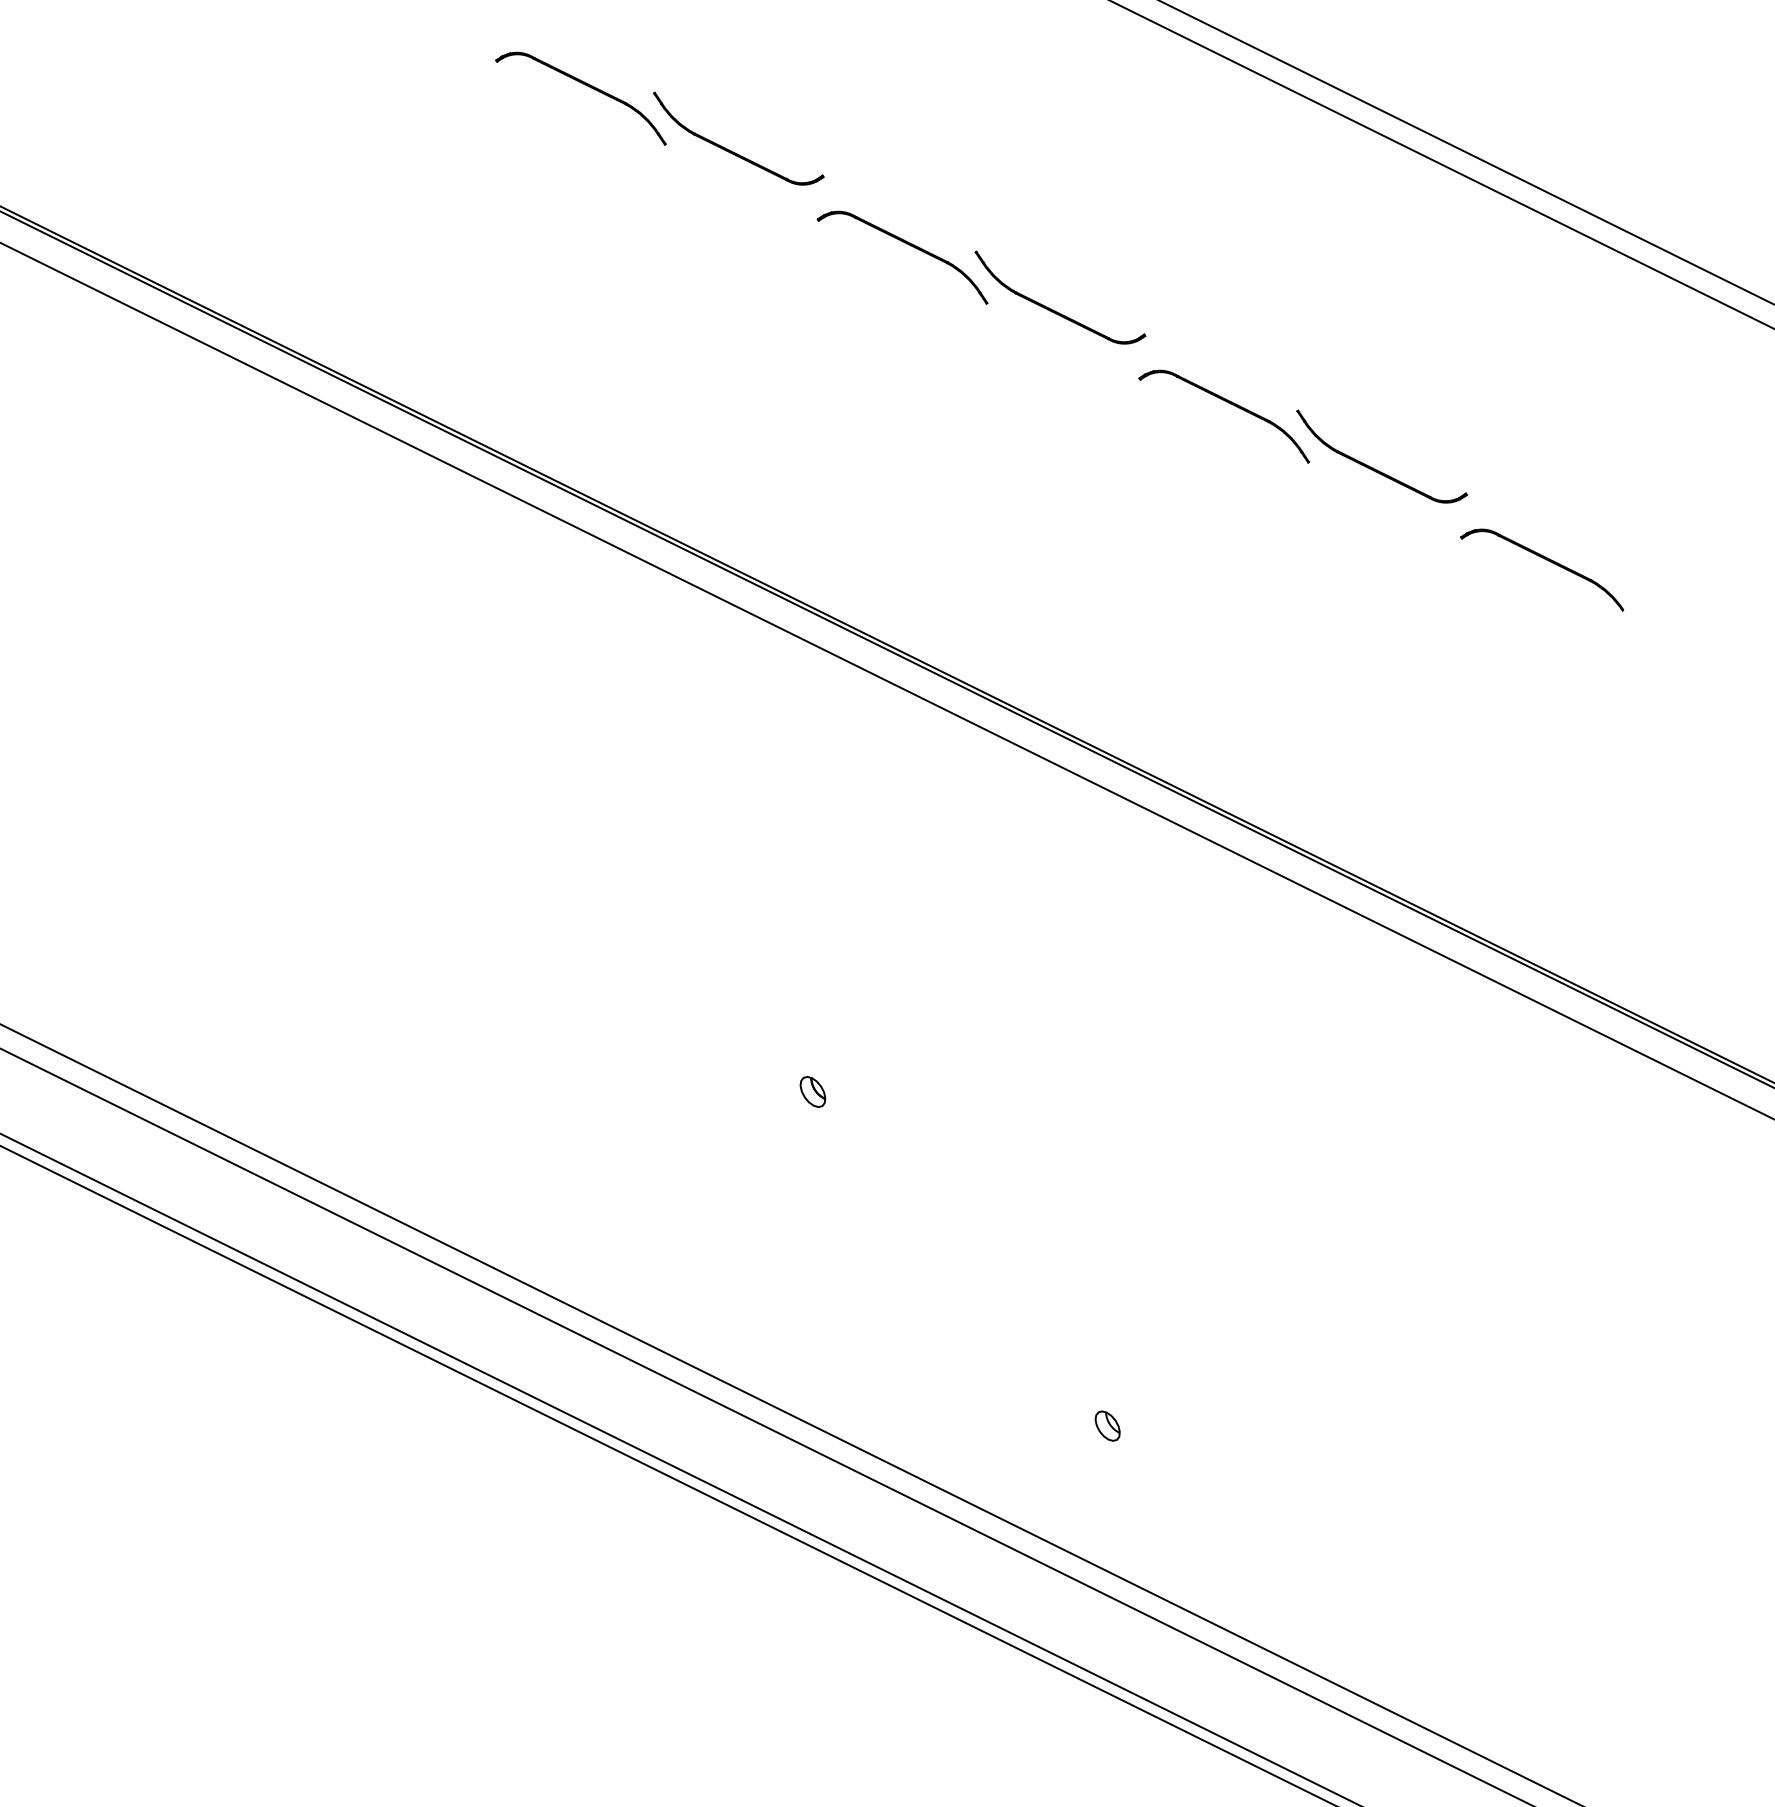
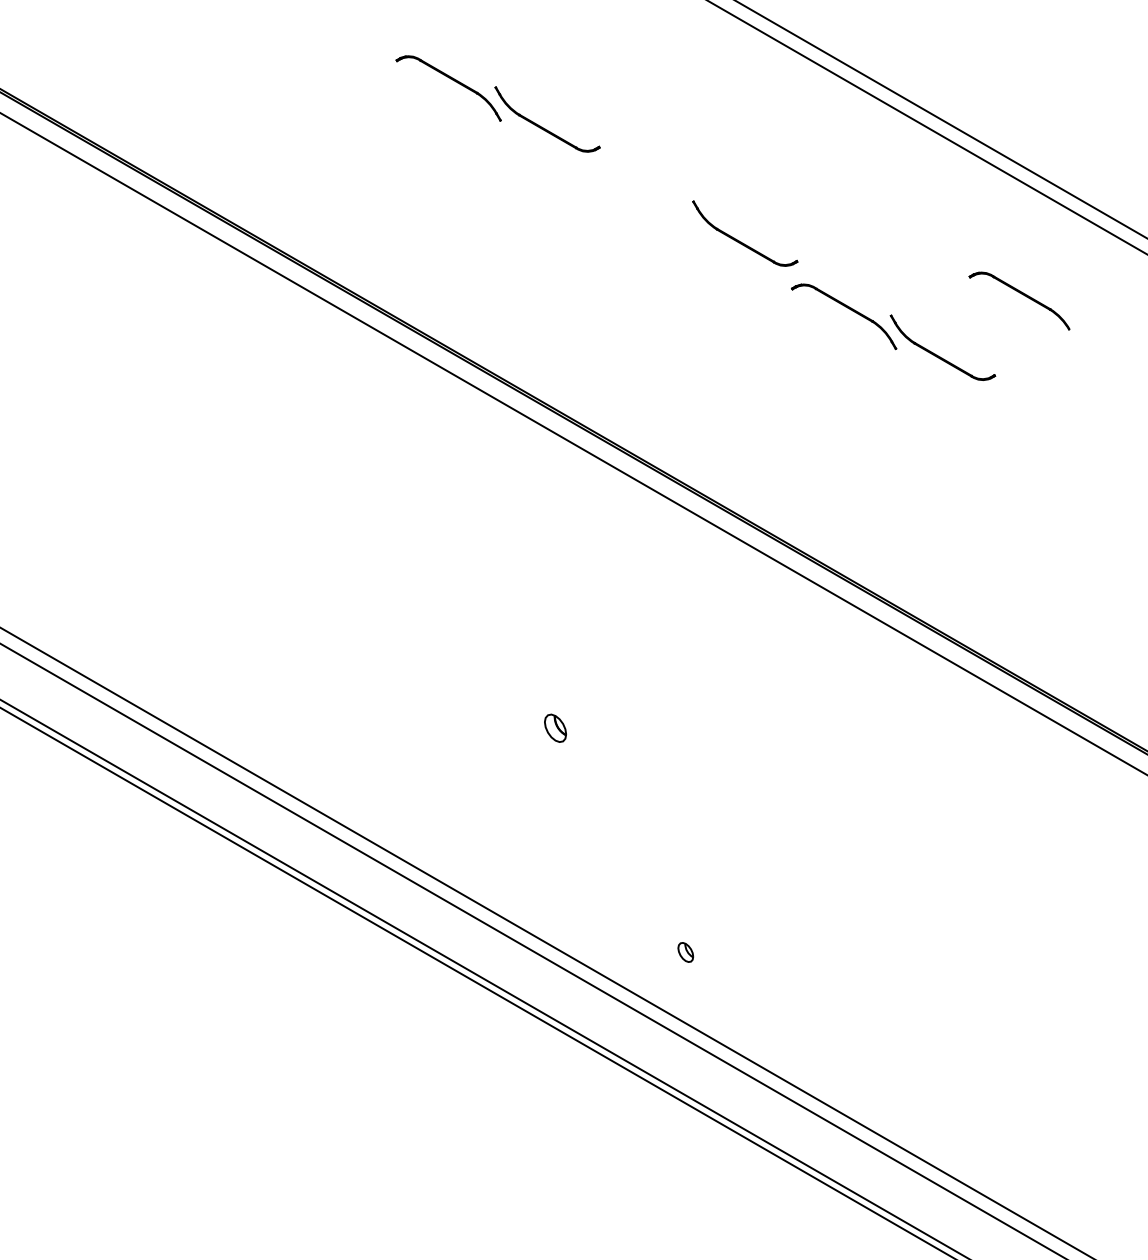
part: (906, 245) -> (649, 194), removed
part: (1544, 560) -> (1021, 294), moved
part: (811, 1090) -> (554, 727), size x1.4
part: (1107, 1426) -> (685, 952), moved

